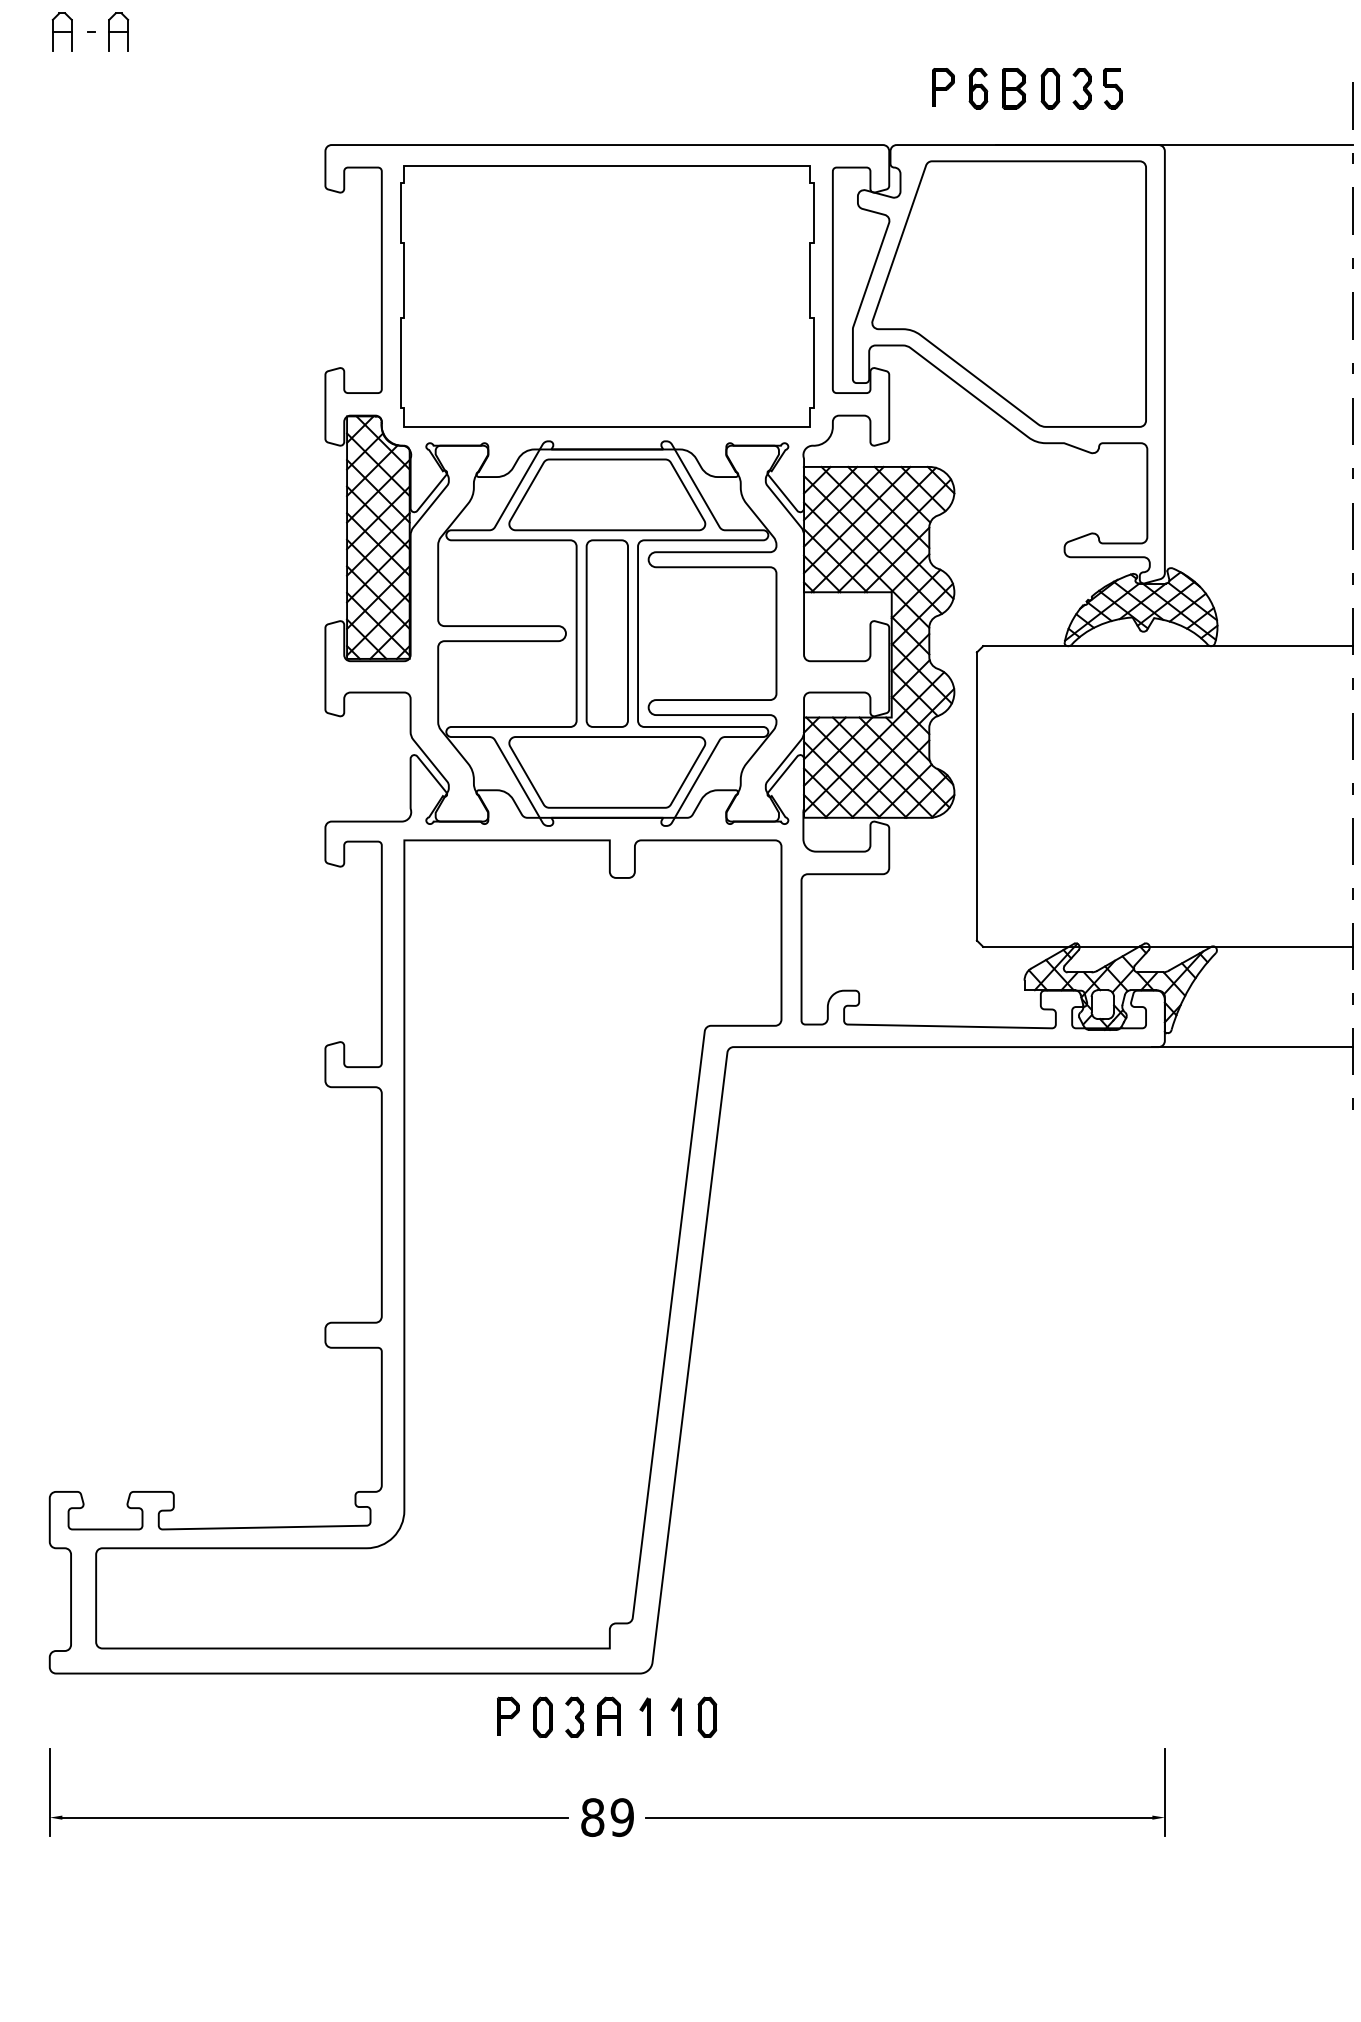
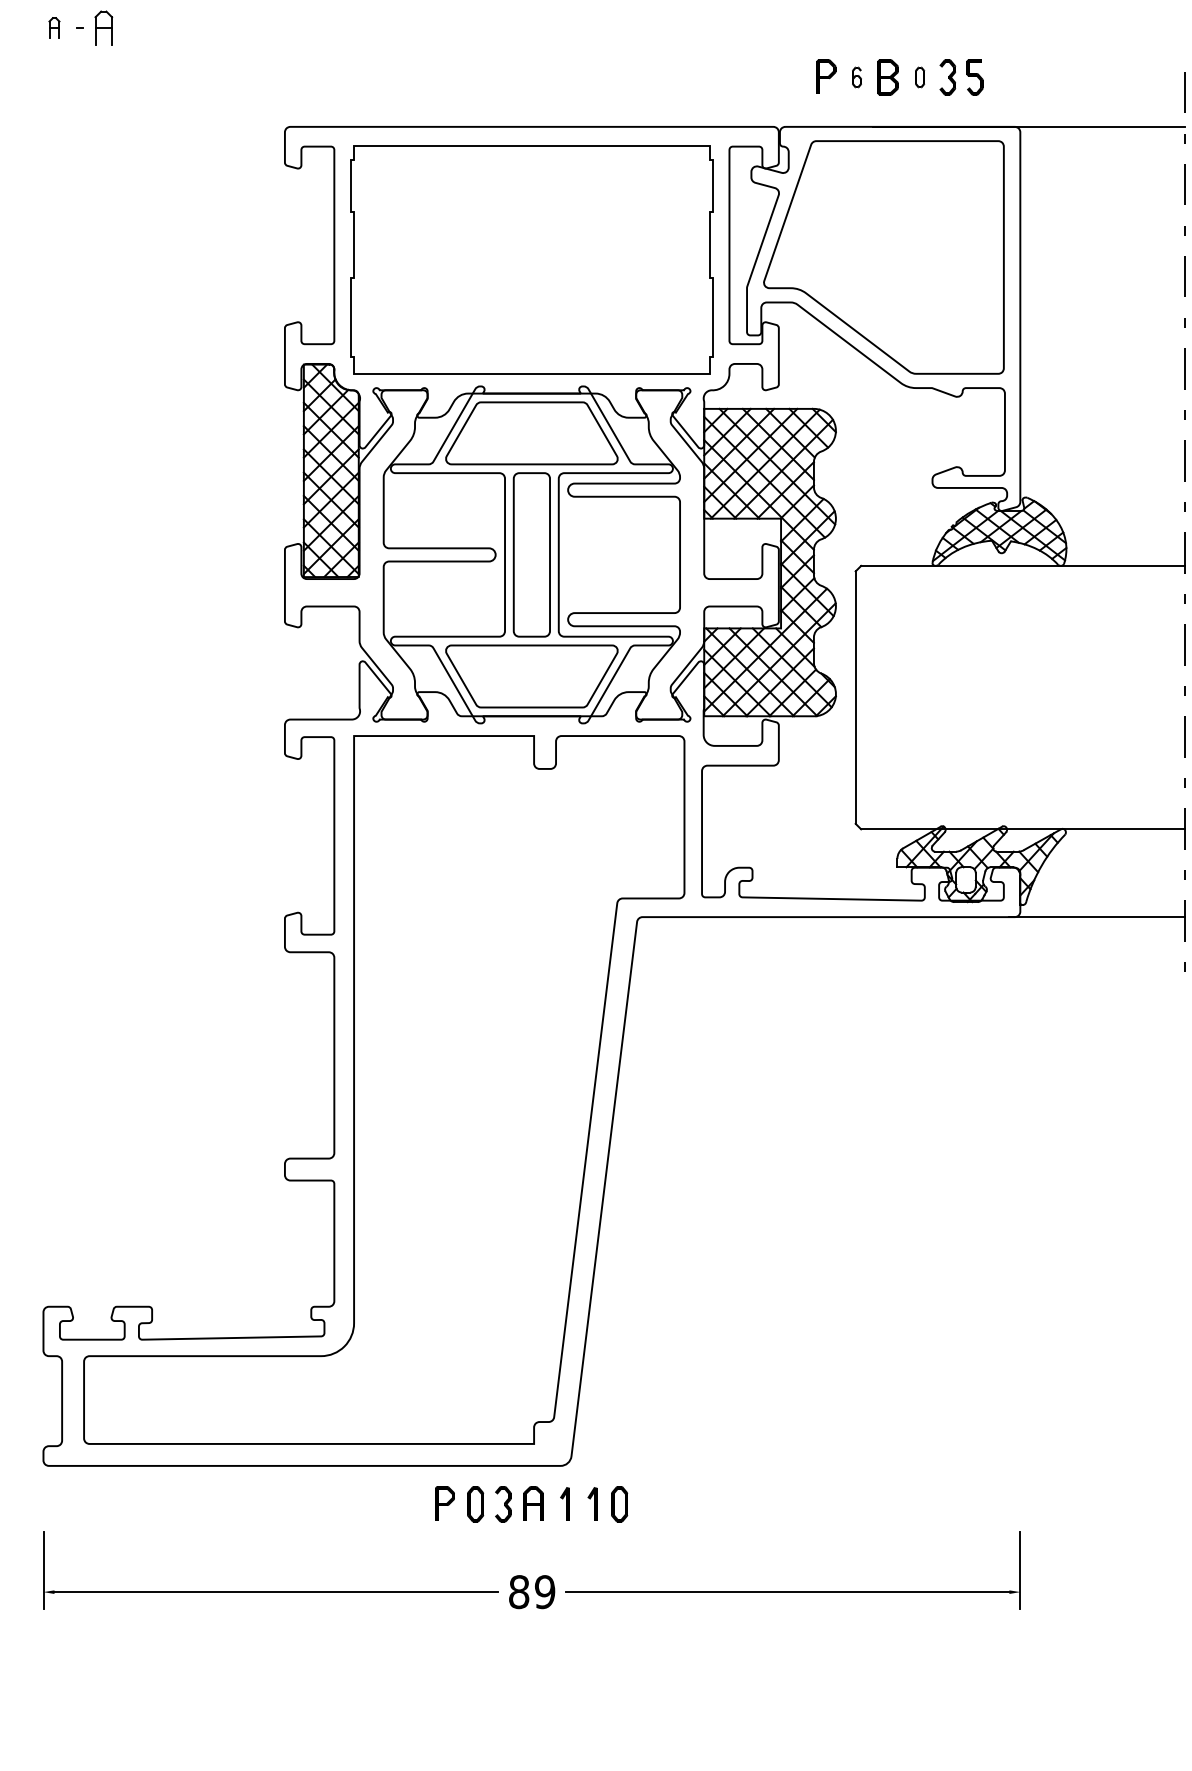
part: (62, 31) -> (54, 27), size x0.6
part: (977, 88) -> (856, 77), size x0.6
part: (1049, 88) -> (919, 77), size x0.6

